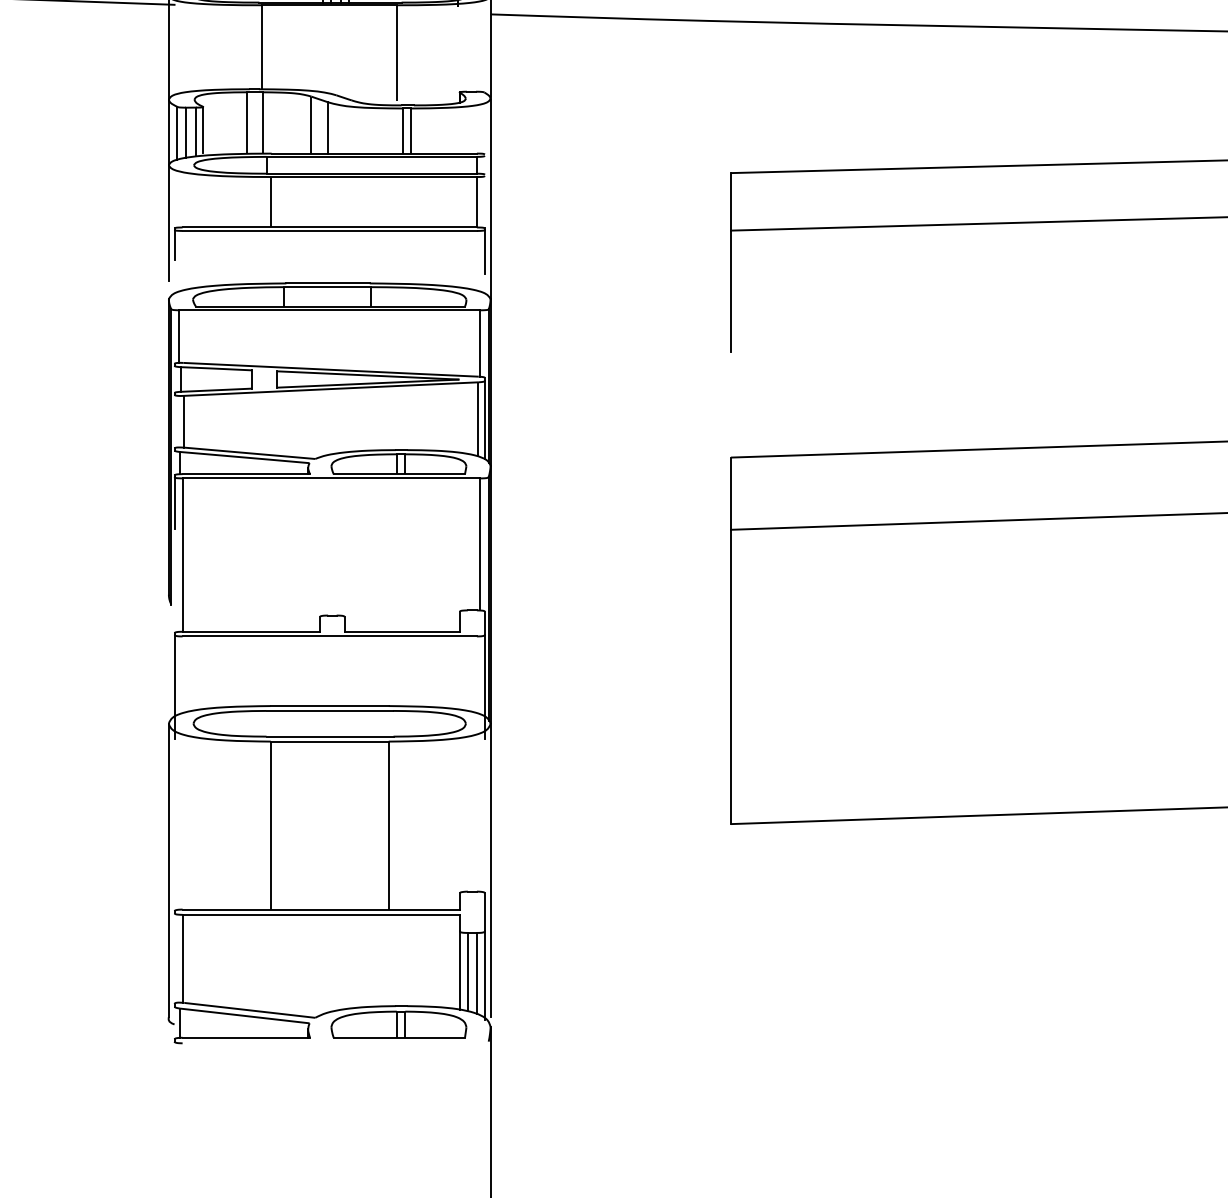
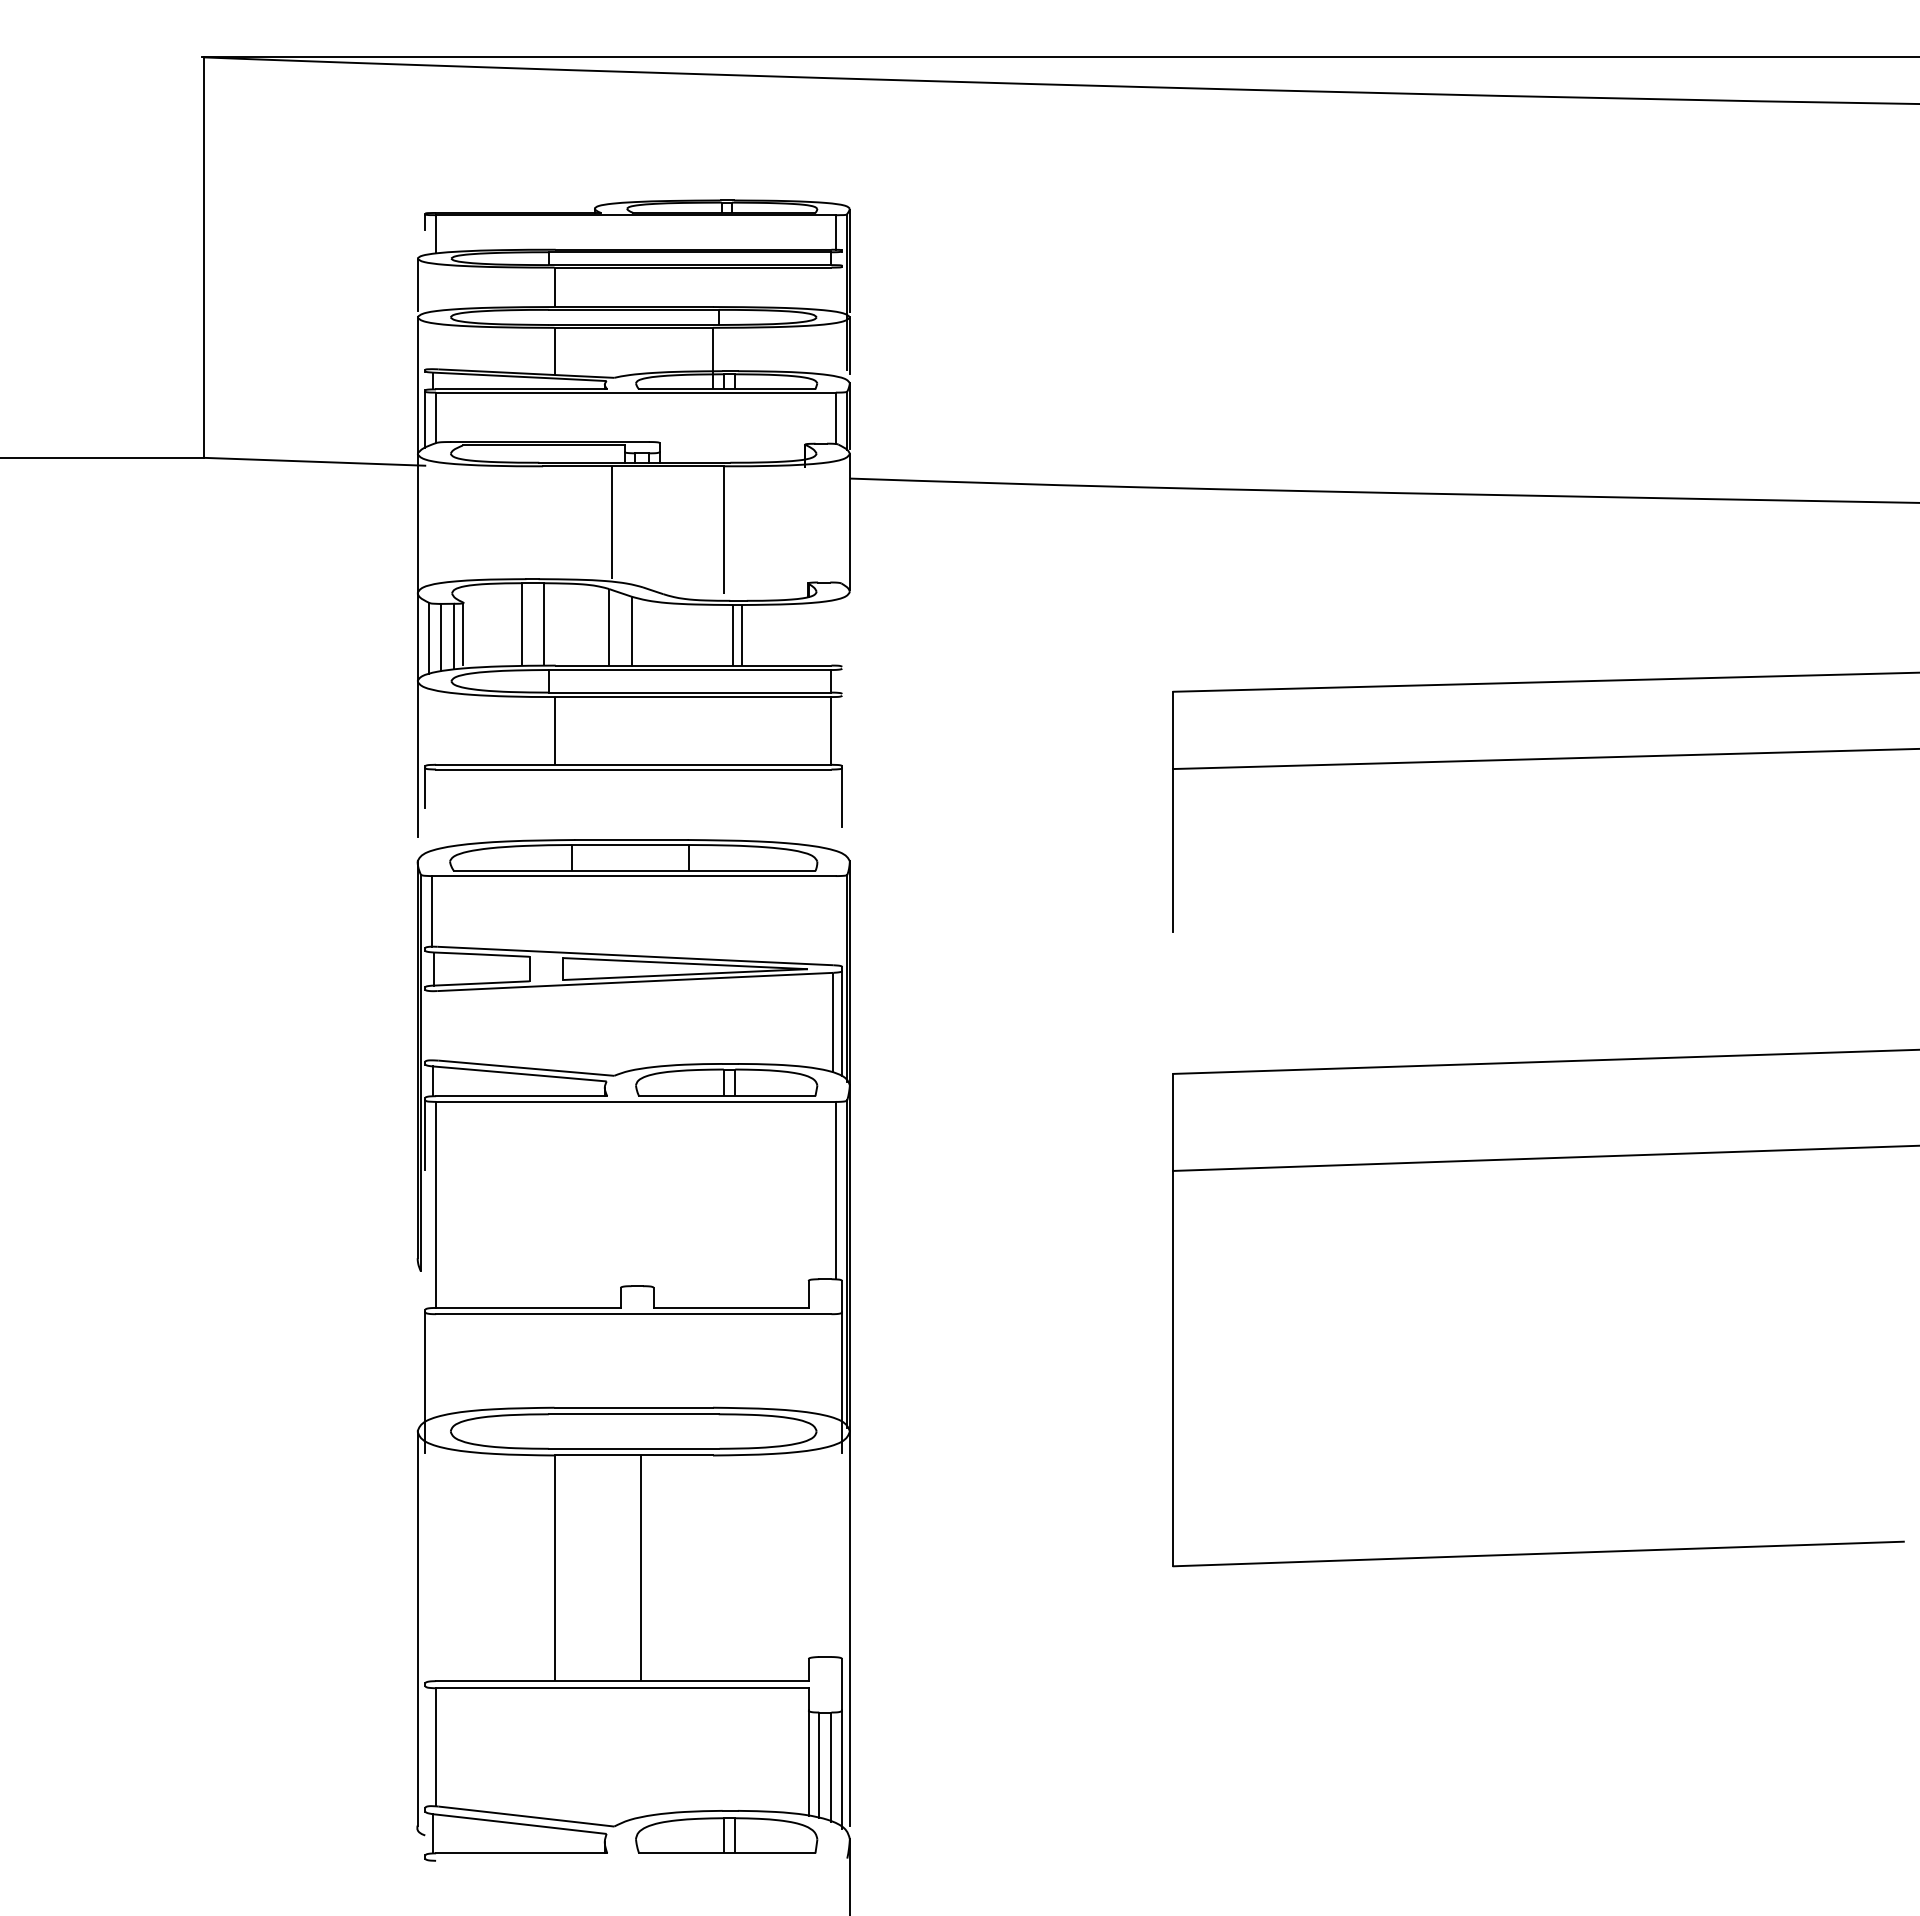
line: (262, 47) -> (612, 522), moved
line: (490, 198) -> (849, 725), removed
line: (479, 343) -> (835, 920), removed
line: (183, 422) -> (437, 1026), removed
line: (388, 825) -> (640, 1568), moved

